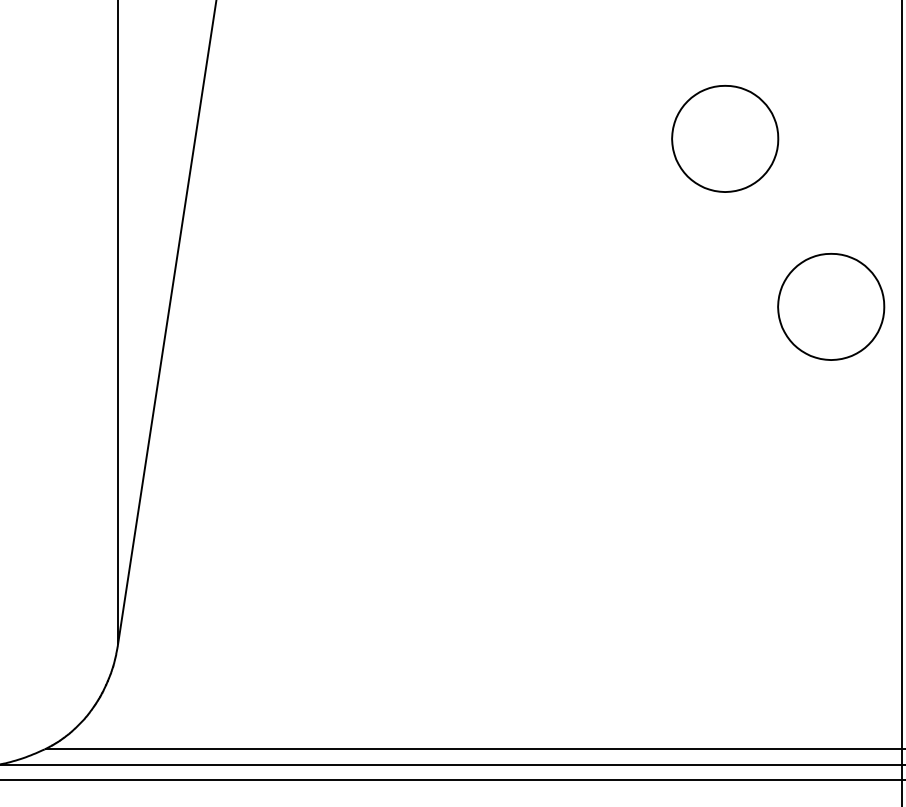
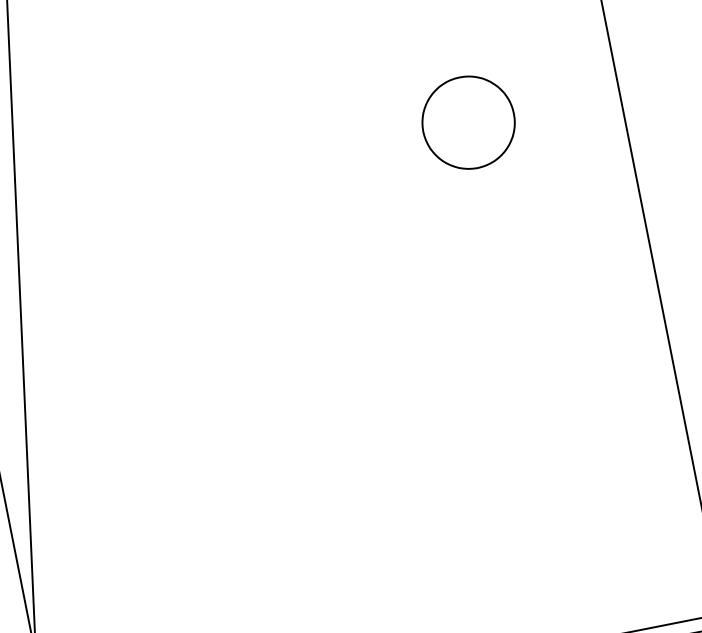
part: (831, 306) -> (587, 247), removed

